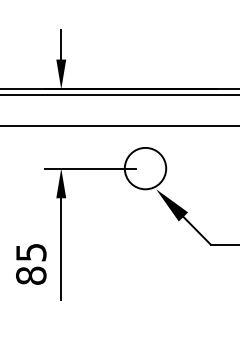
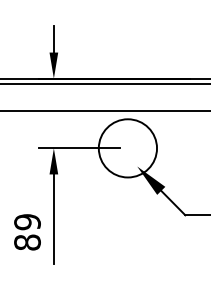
circle: (145, 168) -> (127, 148), size x1.6
text: (31, 252) -> (27, 222), 85 -> 89

